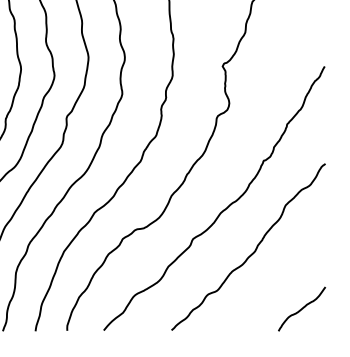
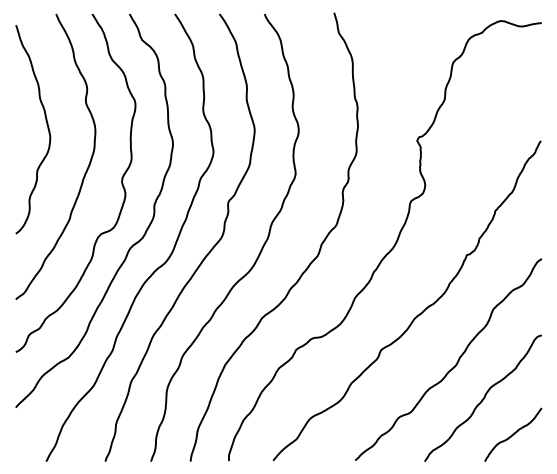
curve: (277, 278) -> (483, 397), added

